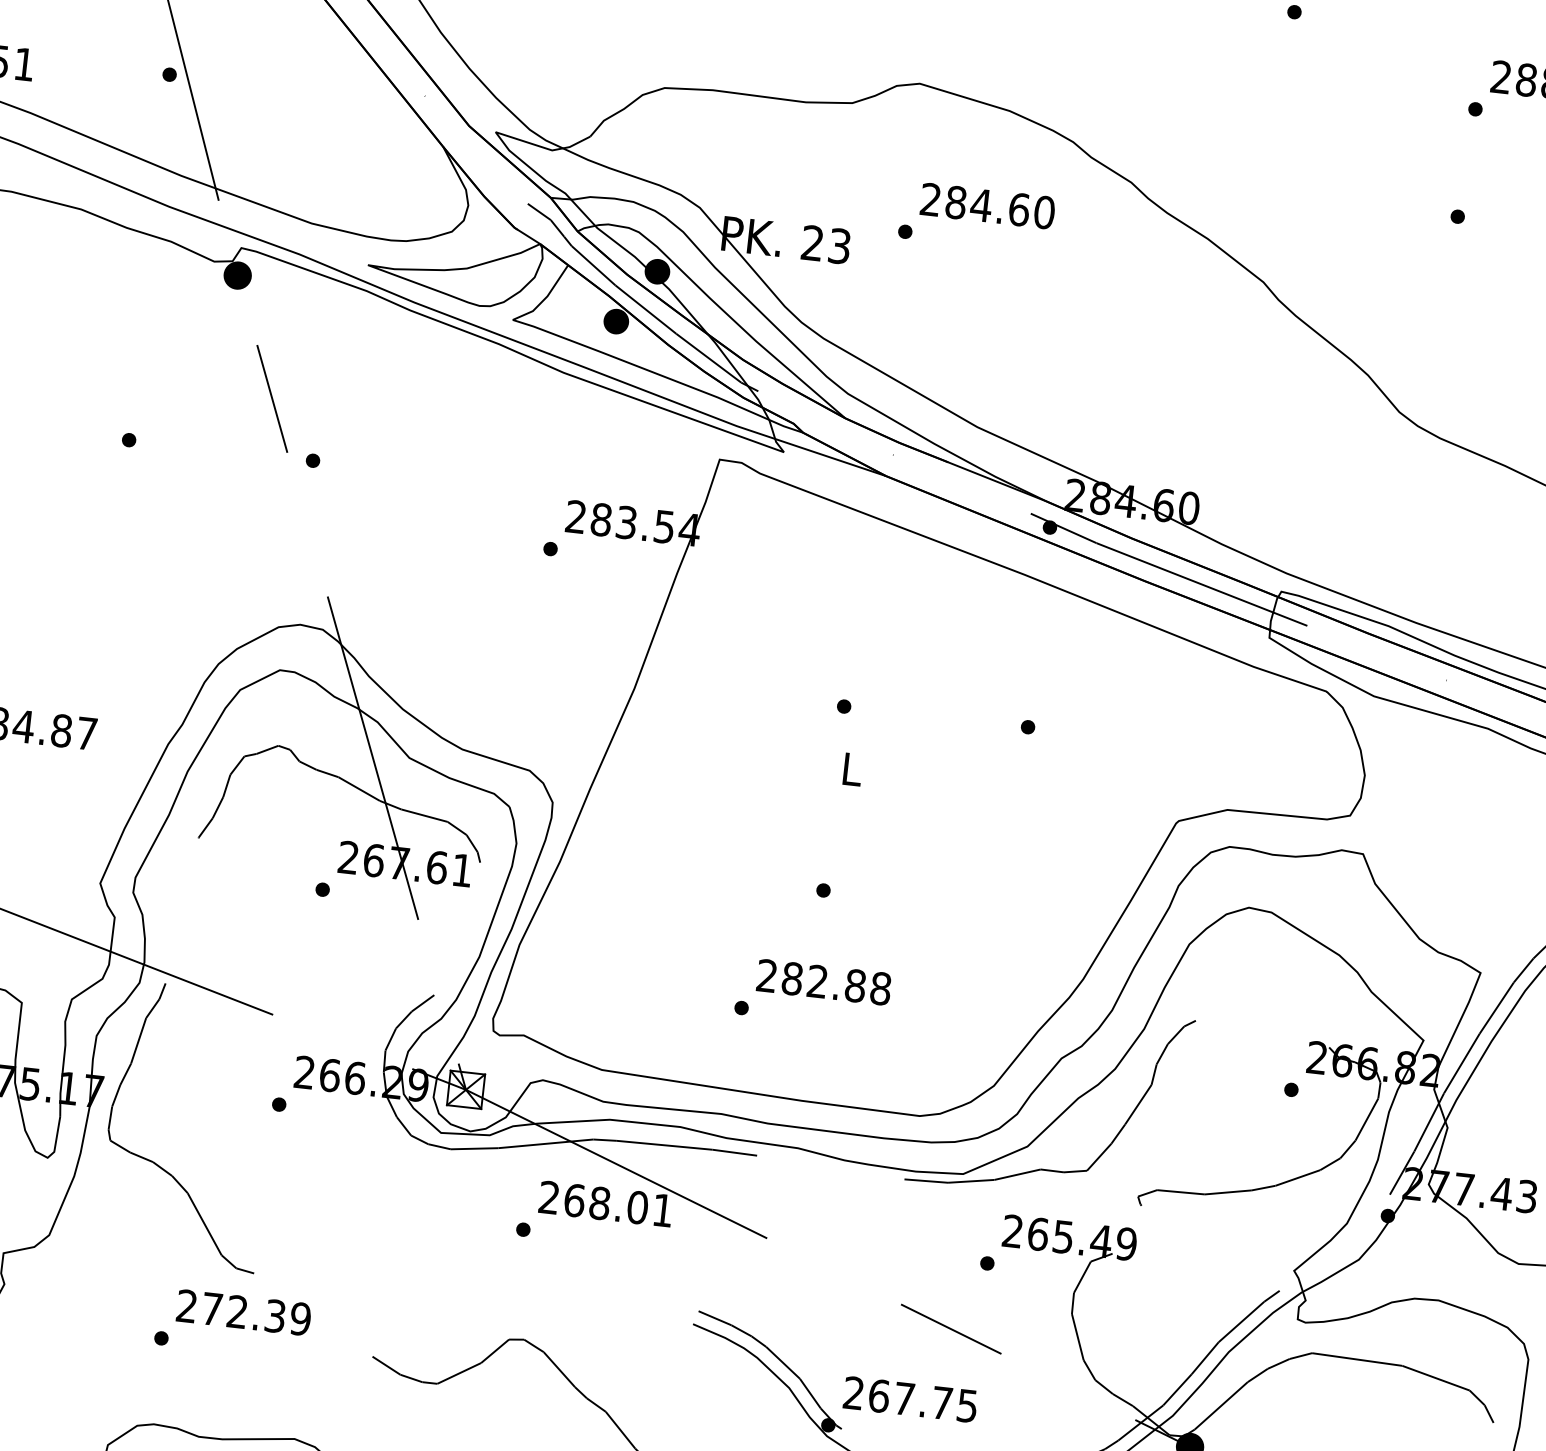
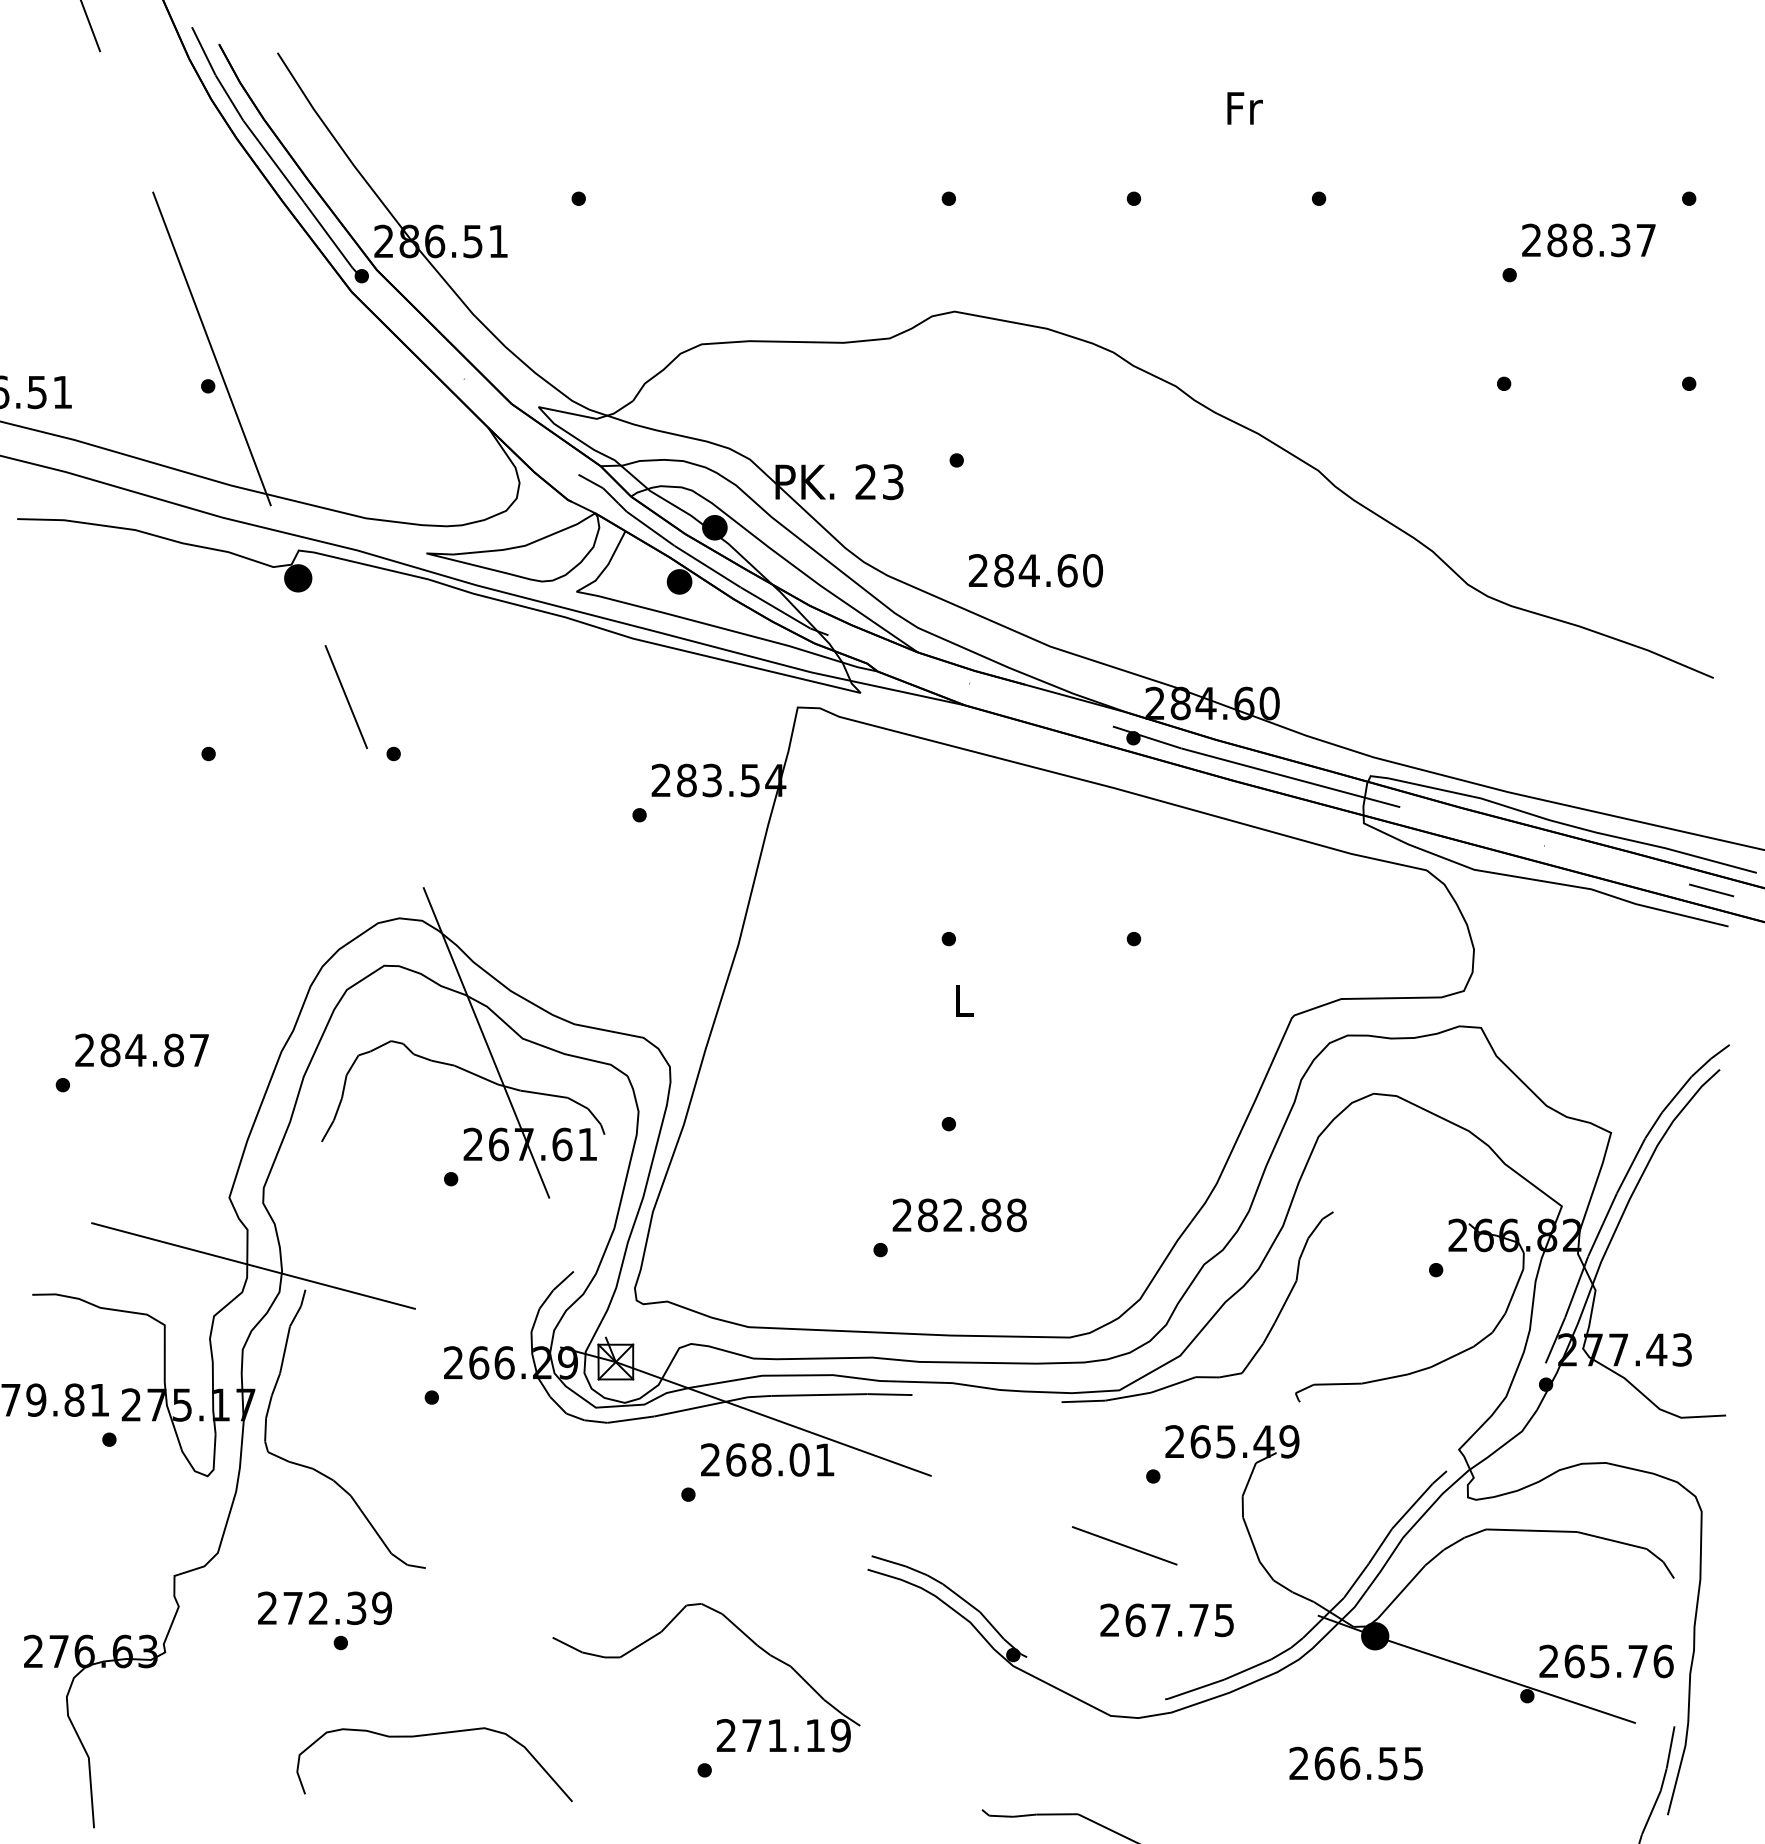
text: (987, 205) -> (1035, 570), moved
text: (243, 1312) -> (324, 1608), moved
text: (909, 1399) -> (1166, 1620), moved

